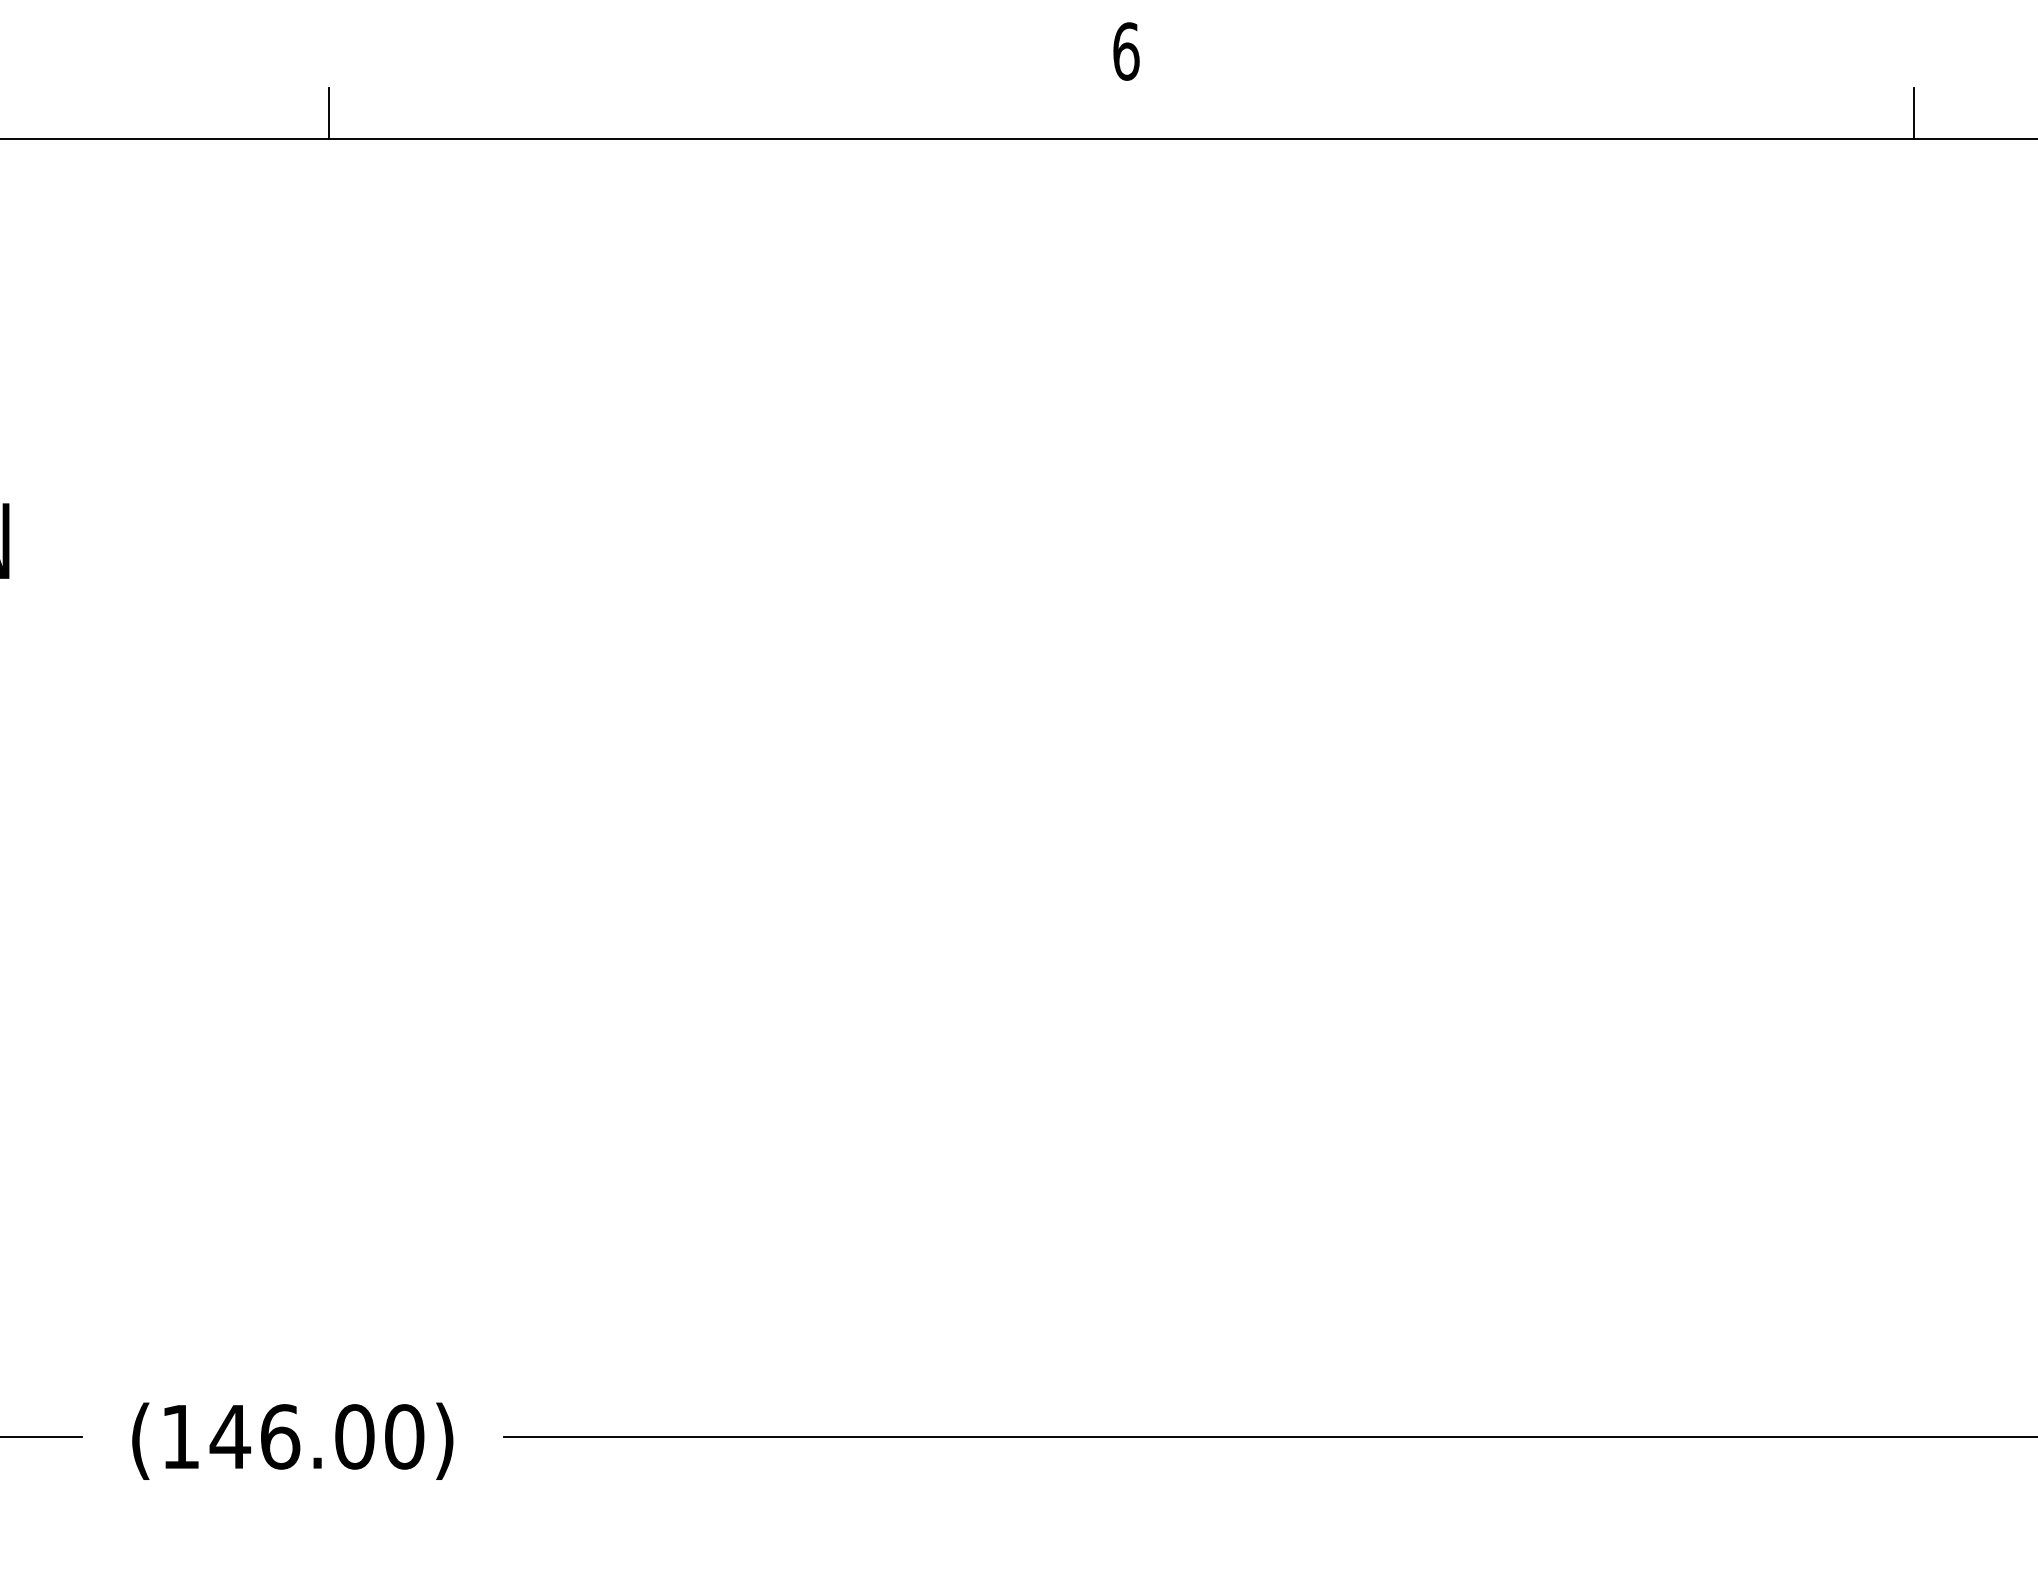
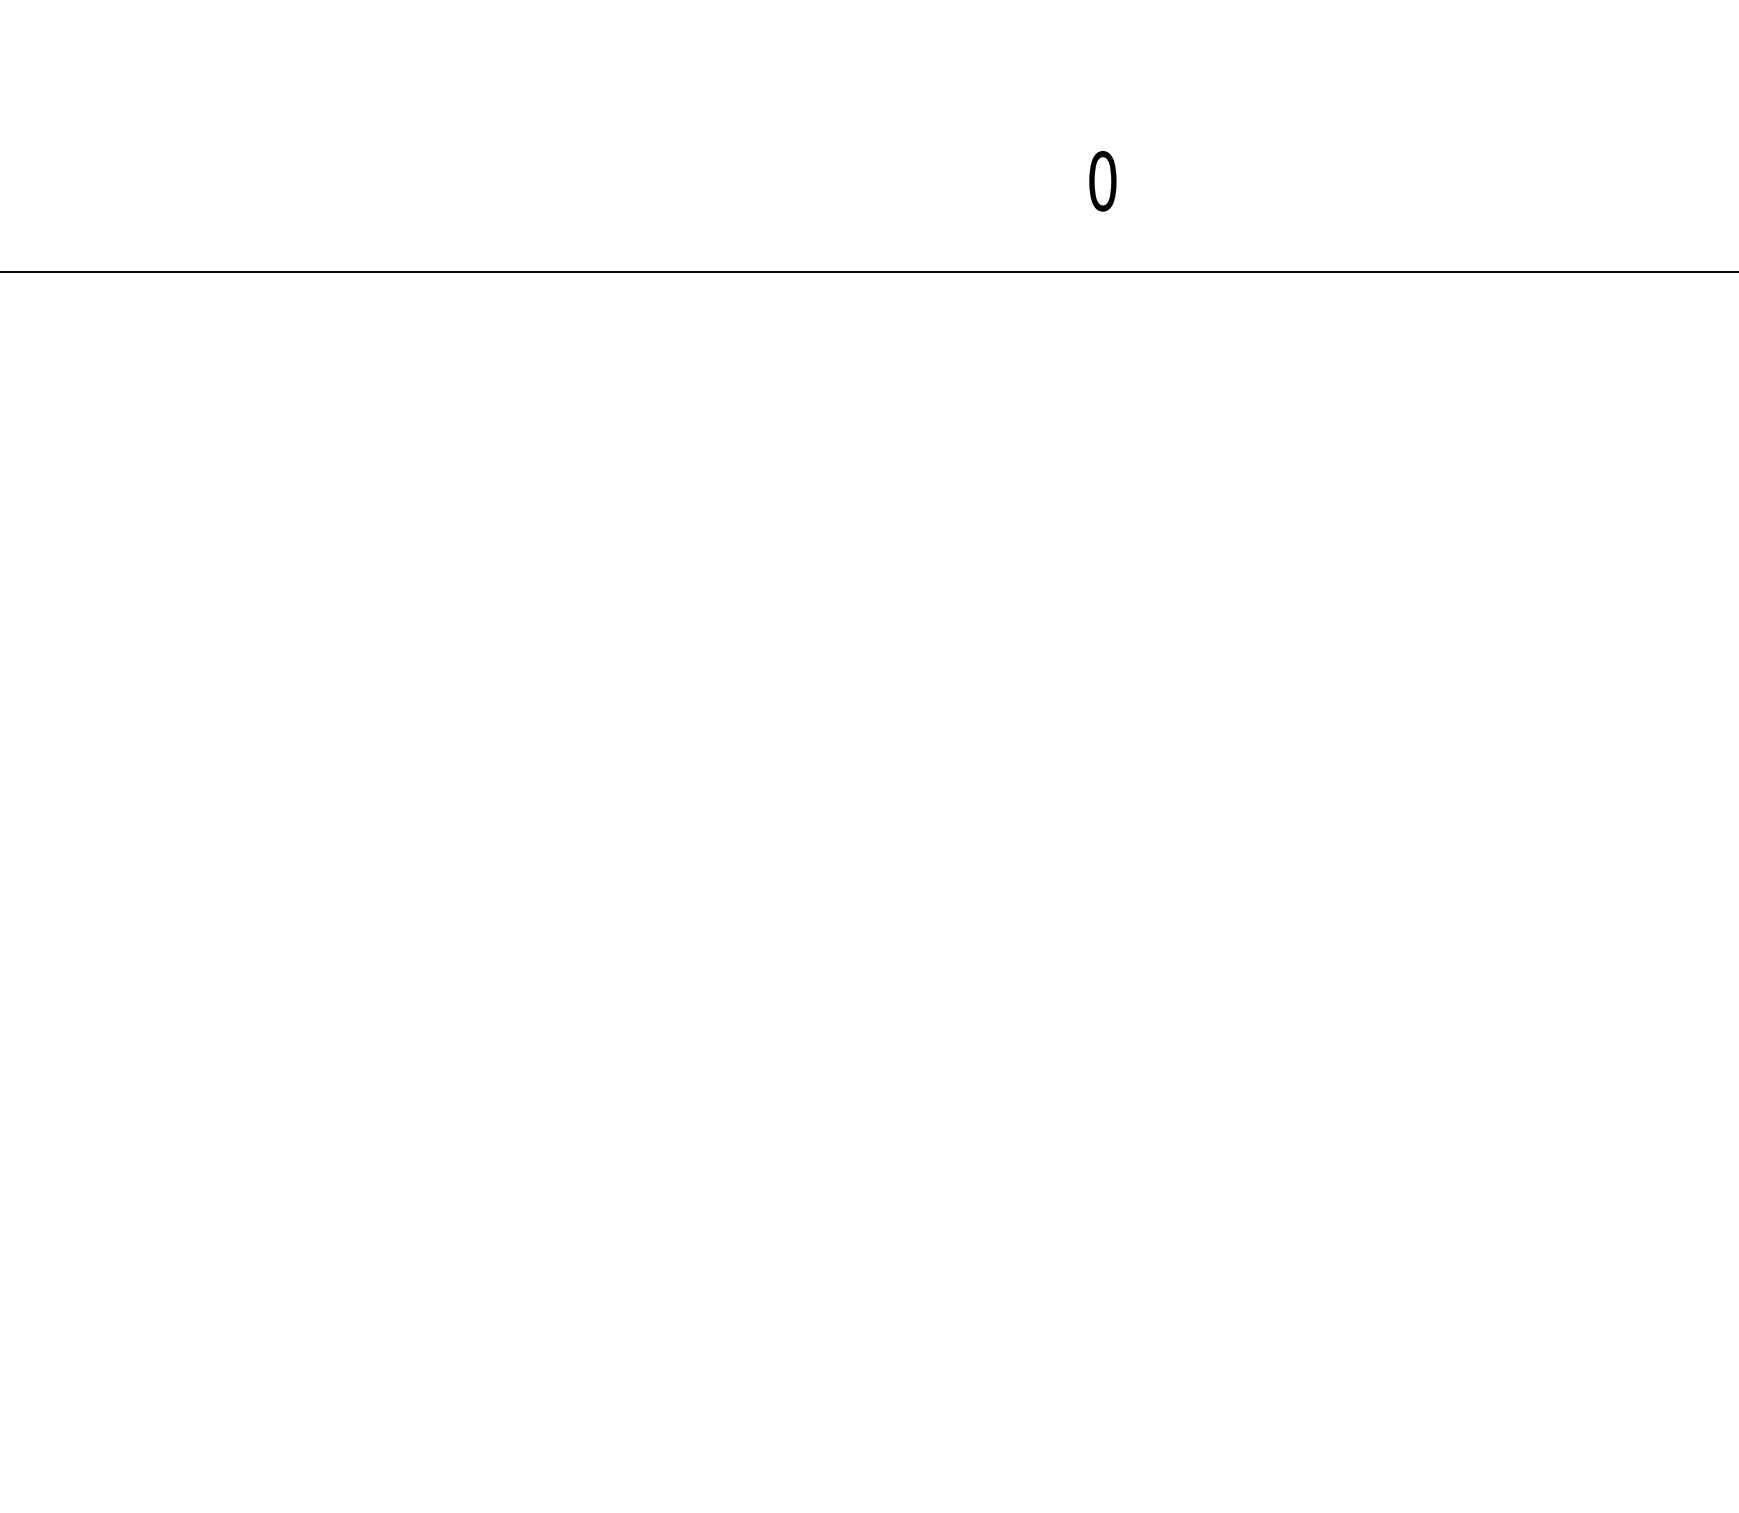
text: (1126, 51) -> (1103, 181), 6 -> 0
line: (329, 112) -> (277, 244), removed

